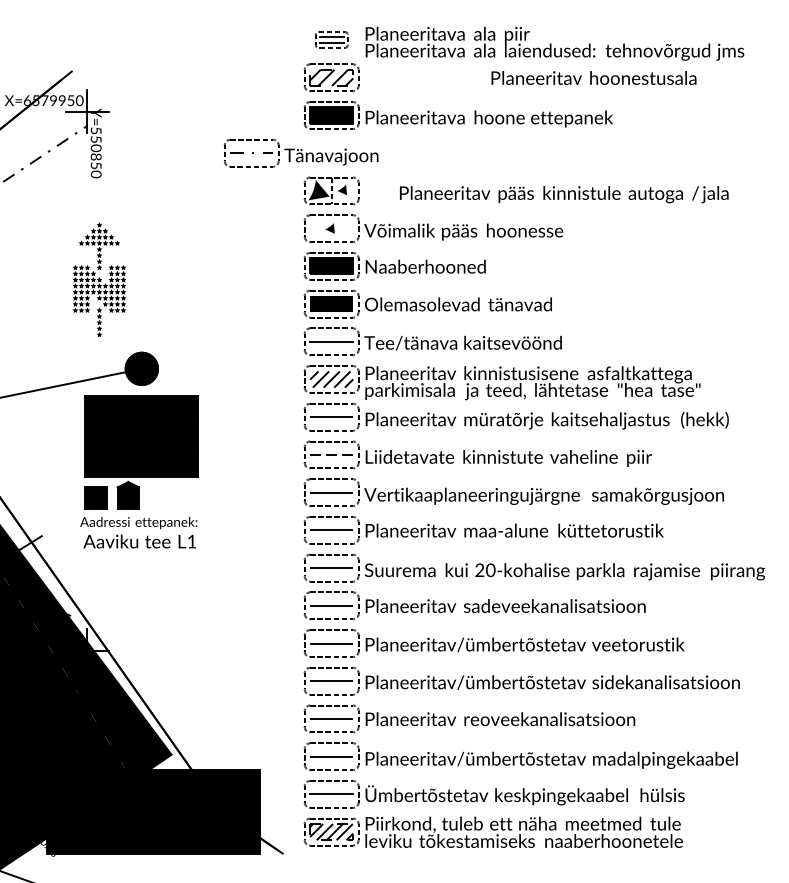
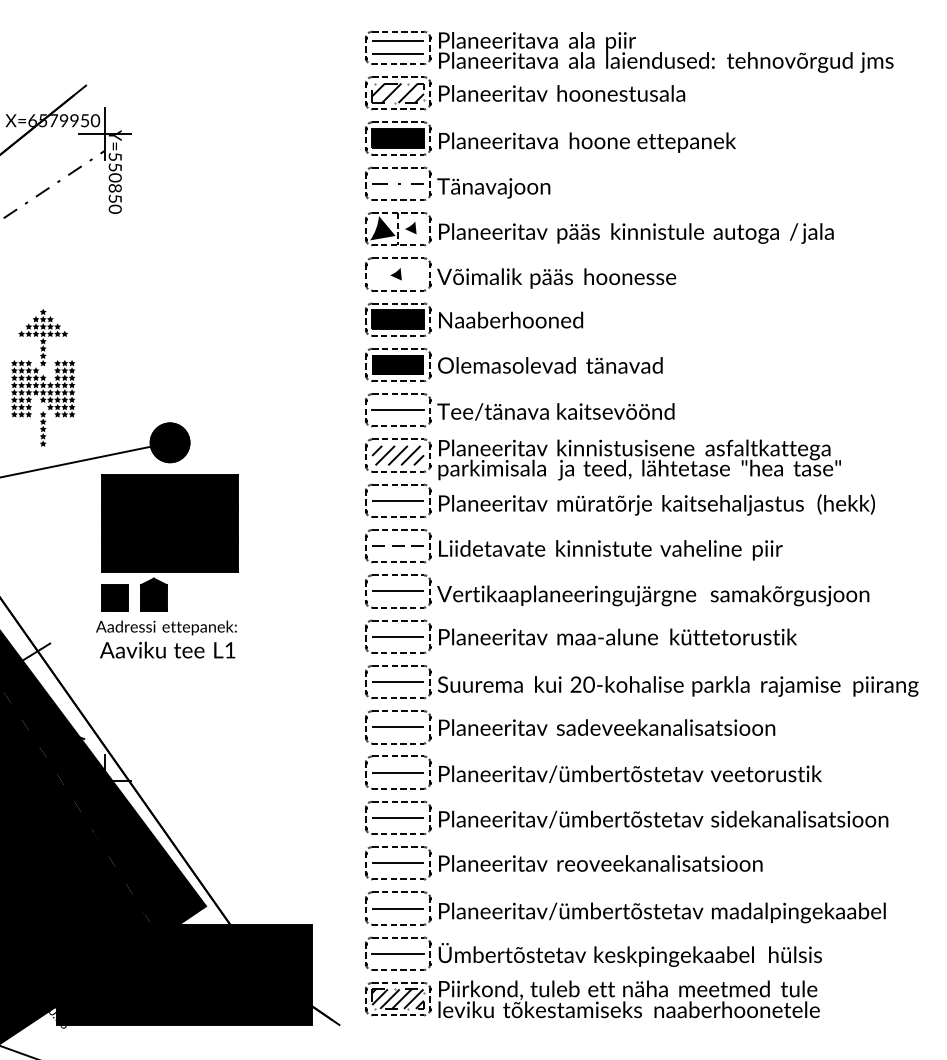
part: (332, 39) -> (398, 47), size x1.67
text: (594, 78) -> (562, 93), moved
part: (301, 152) -> (457, 183), moved
text: (564, 194) -> (636, 233), moved
part: (99, 279) -> (43, 377), moved

